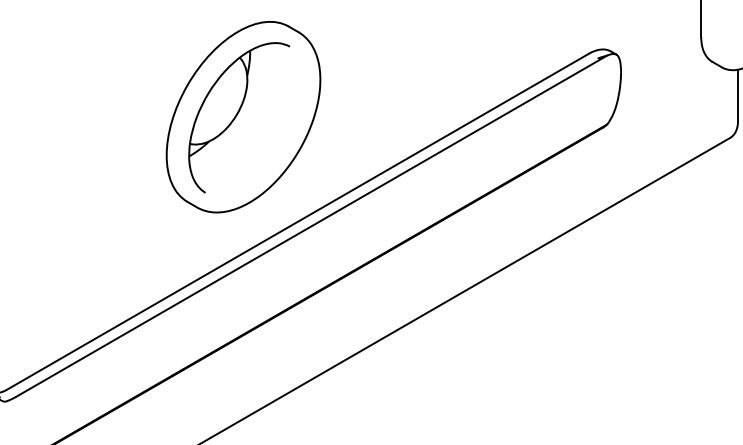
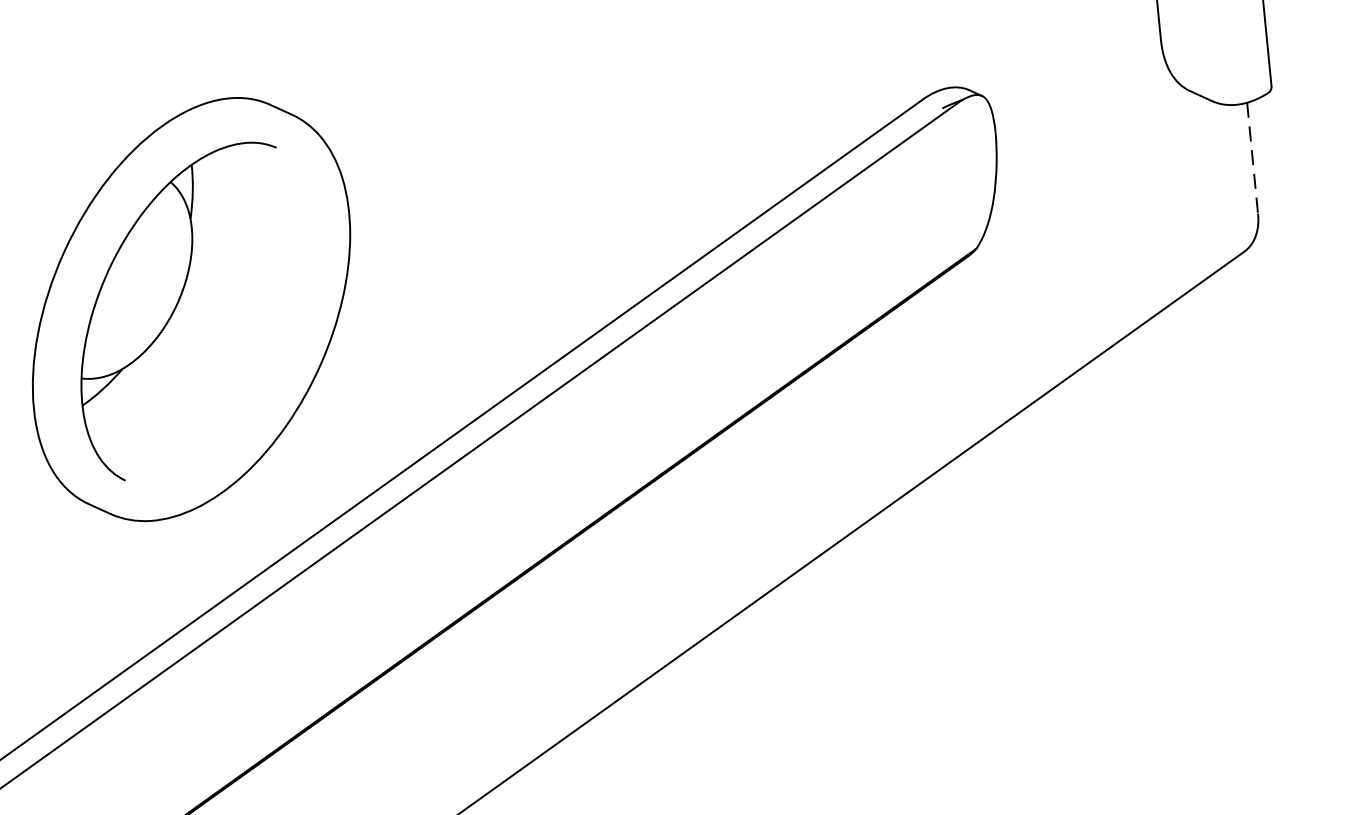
line: (737, 95) -> (1251, 158), solid -> dashed

